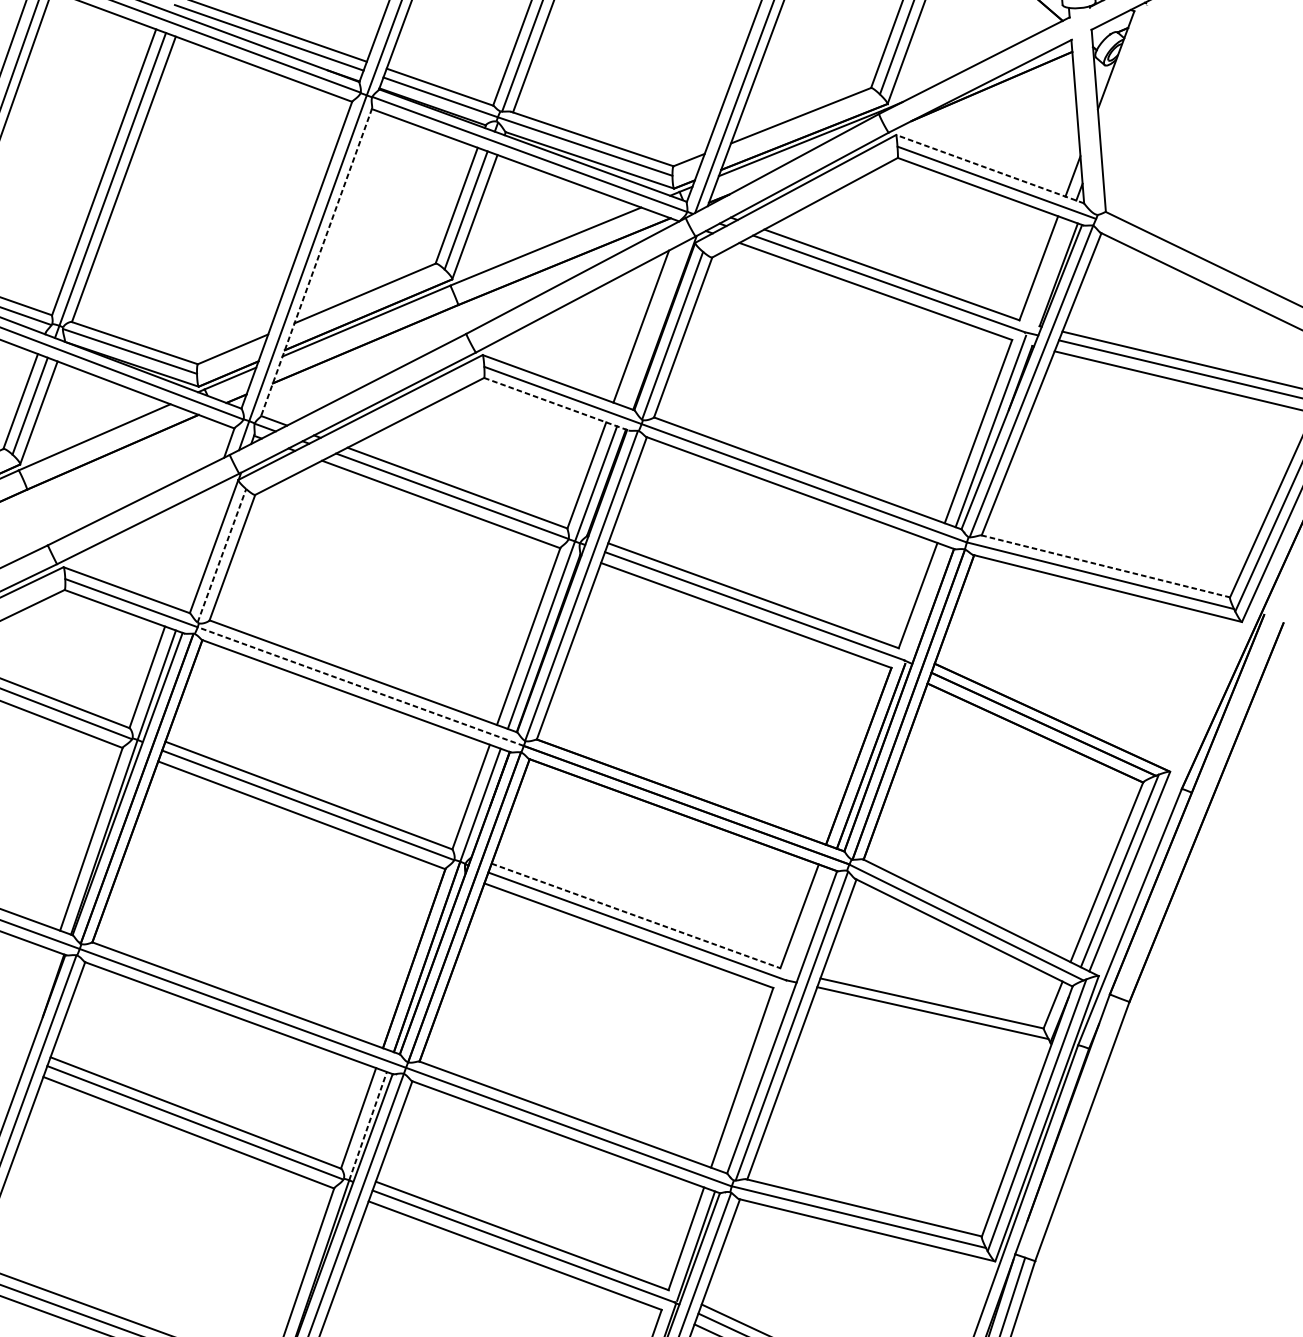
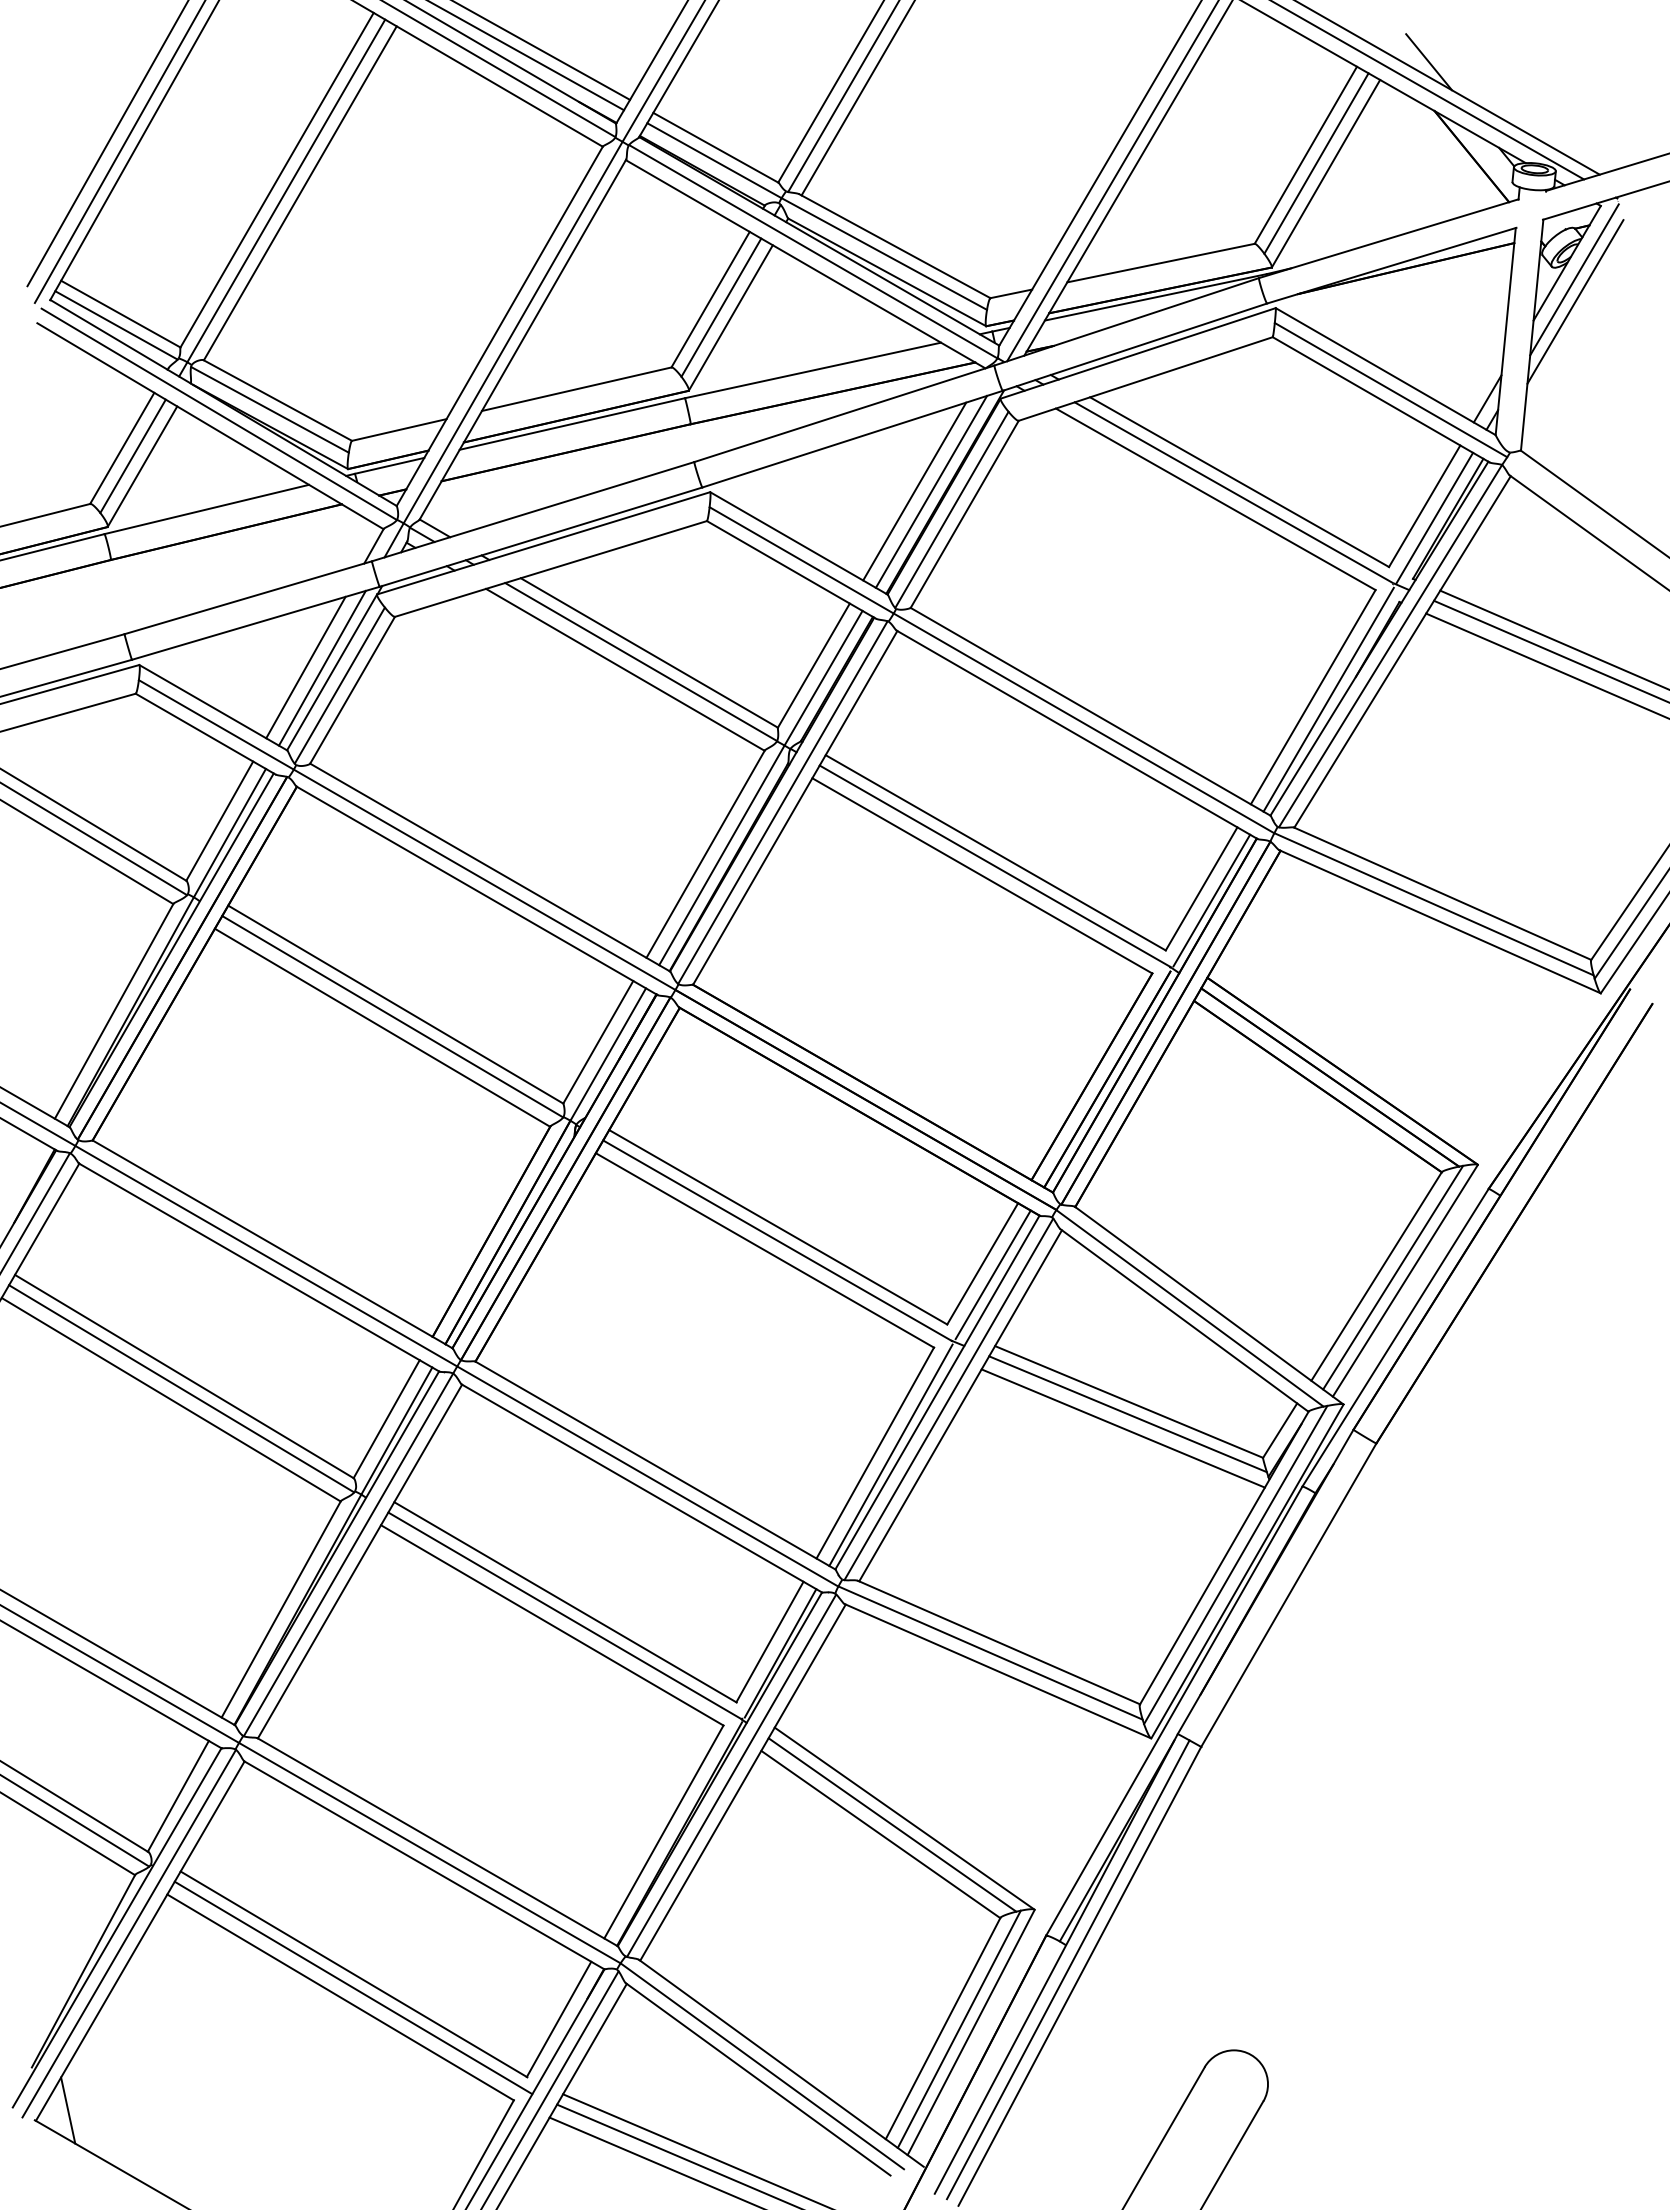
line: (1124, 71) -> (1574, 279), added
line: (1127, 88) -> (1575, 301), added
line: (989, 169) -> (1385, 371), dashed -> solid
line: (316, 262) -> (522, 339), dashed -> solid
line: (1047, 275) -> (1434, 517), added
line: (654, 324) -> (931, 491), added
line: (556, 403) -> (791, 569), dashed -> solid
line: (205, 544) -> (321, 667), added
line: (192, 546) -> (305, 667), added
line: (222, 555) -> (340, 685), dashed -> solid
line: (1105, 566) -> (1442, 893), dashed -> solid
line: (927, 603) -> (1211, 900), added
line: (360, 686) -> (484, 879), dashed -> solid
line: (636, 916) -> (778, 1227), dashed -> solid
line: (808, 923) -> (992, 1274), added
line: (930, 1024) -> (1122, 1428), added
line: (754, 1076) -> (890, 1454), added
line: (367, 1126) -> (396, 1431), dashed -> solid

